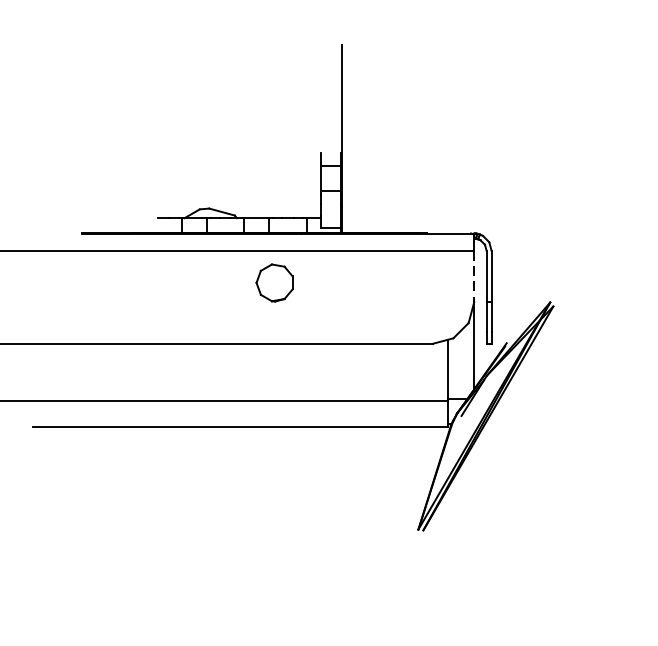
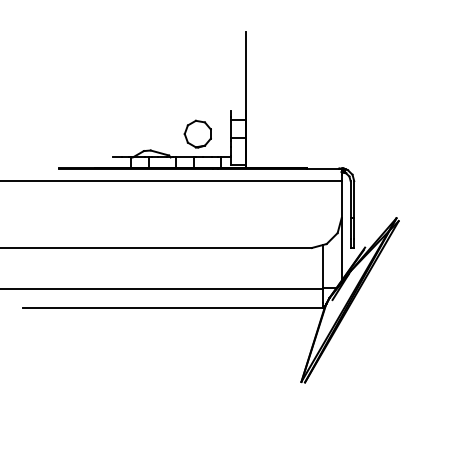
line: (473, 276) -> (341, 199), dashed -> solid
part: (274, 282) -> (197, 133), moved

